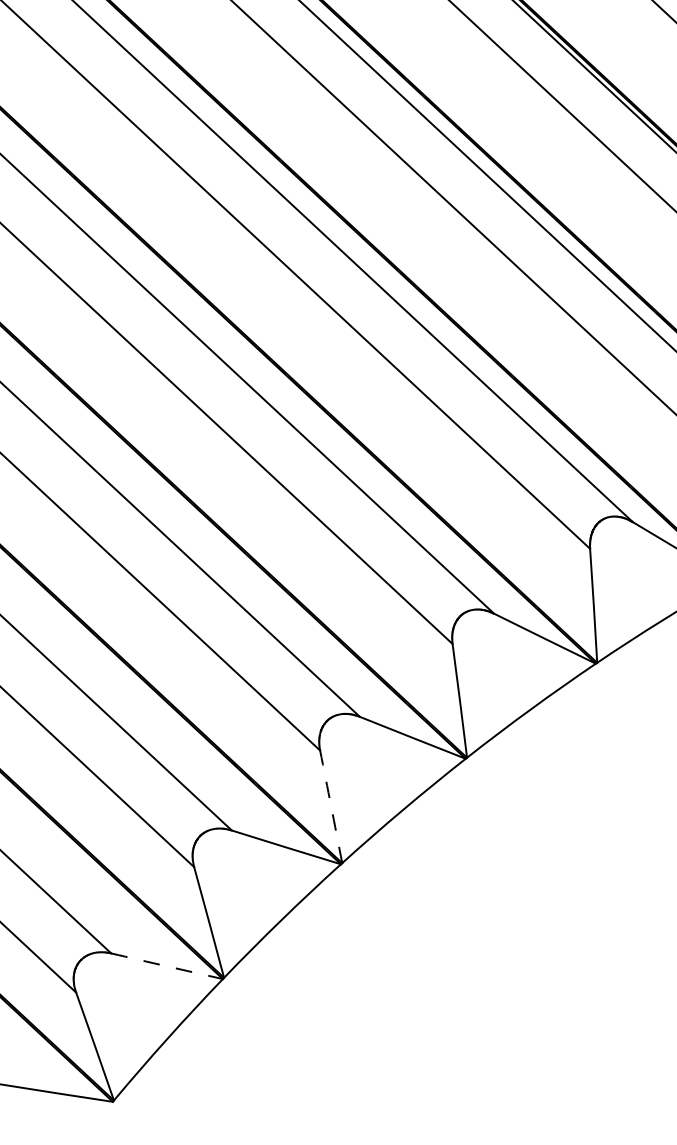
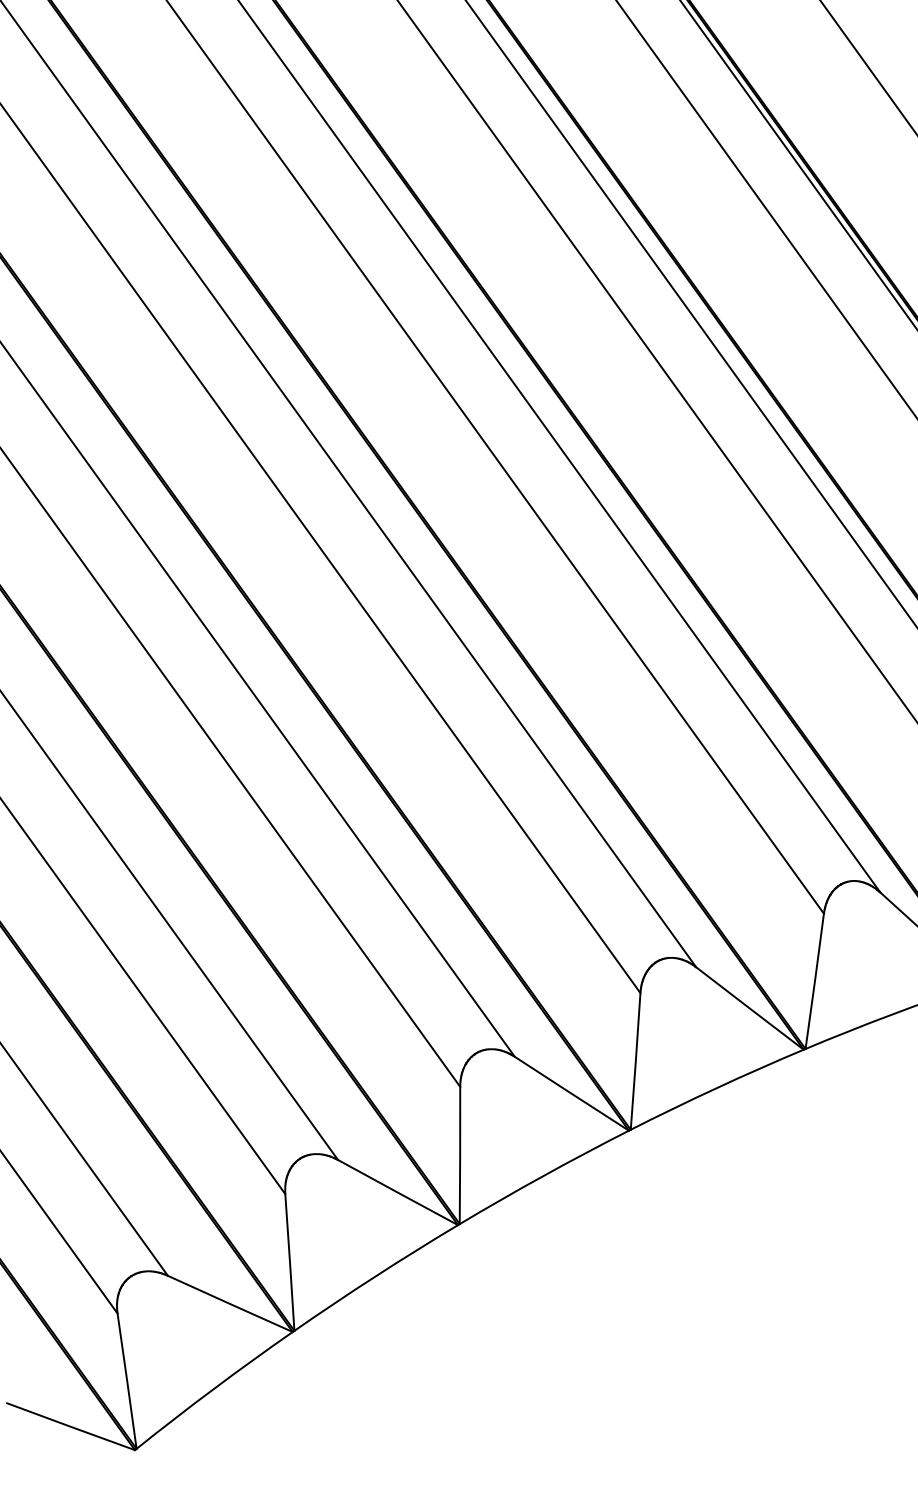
arc: (331, 806) -> (460, 1155), dashed -> solid
arc: (167, 966) -> (230, 1304), dashed -> solid

